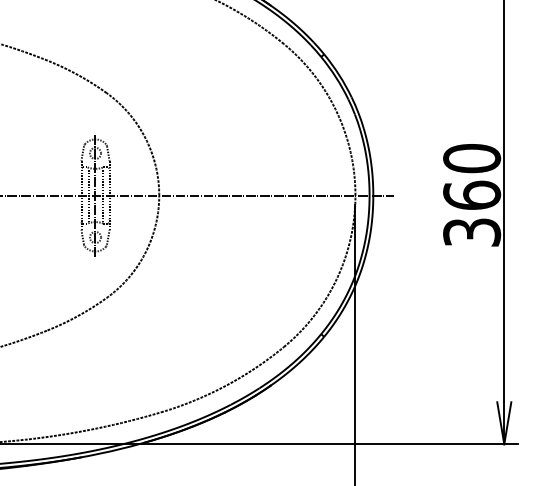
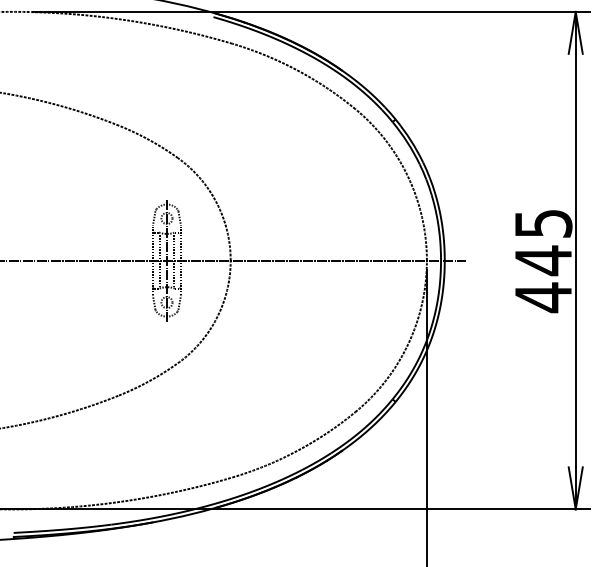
text: (472, 196) -> (543, 261), 360 -> 445

